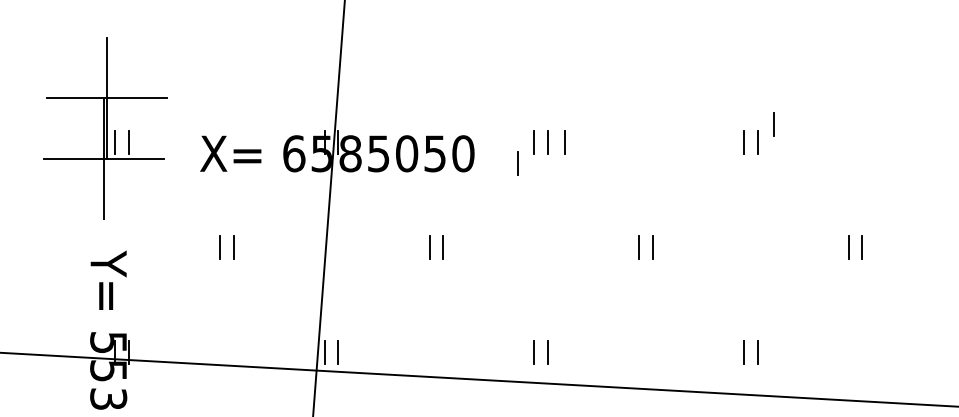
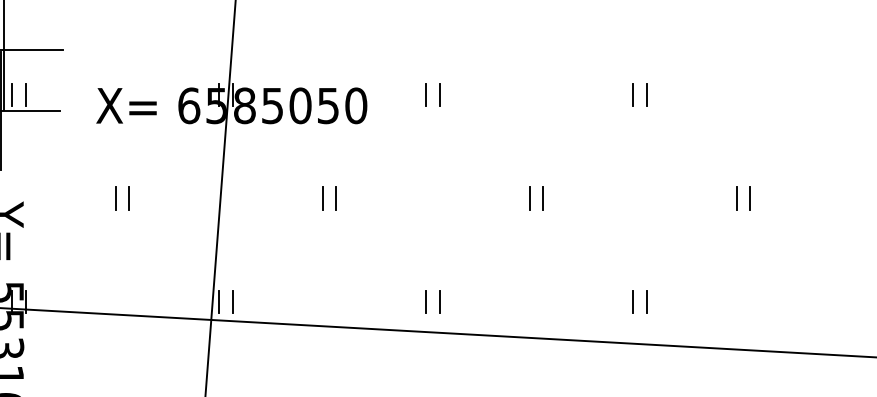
line: (773, 124) -> (662, 76), removed
line: (564, 142) -> (456, 94), removed
line: (517, 163) -> (409, 115), removed

